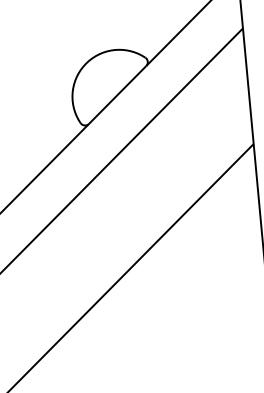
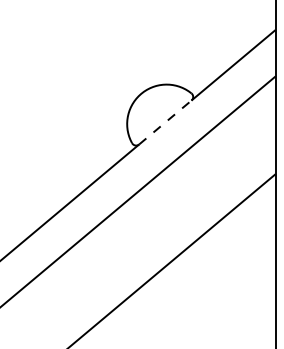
line: (117, 94) -> (165, 122), solid -> dashed

